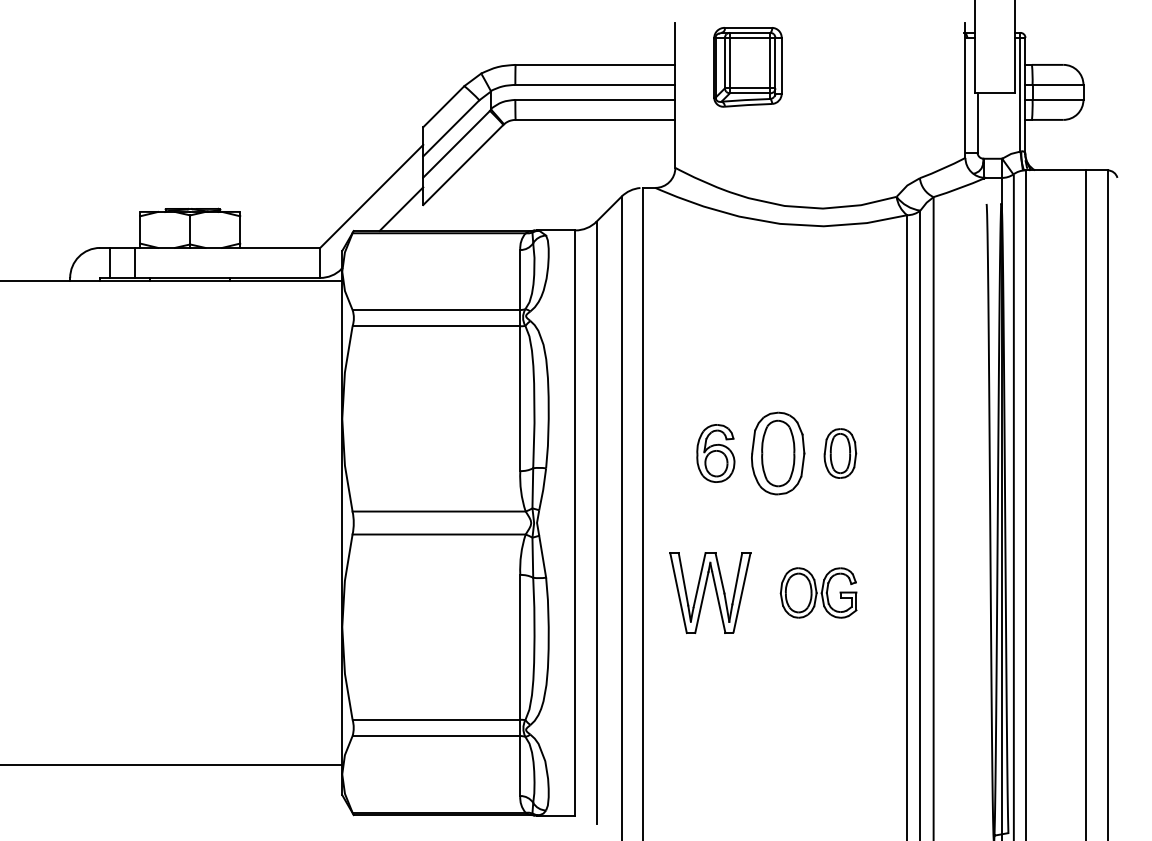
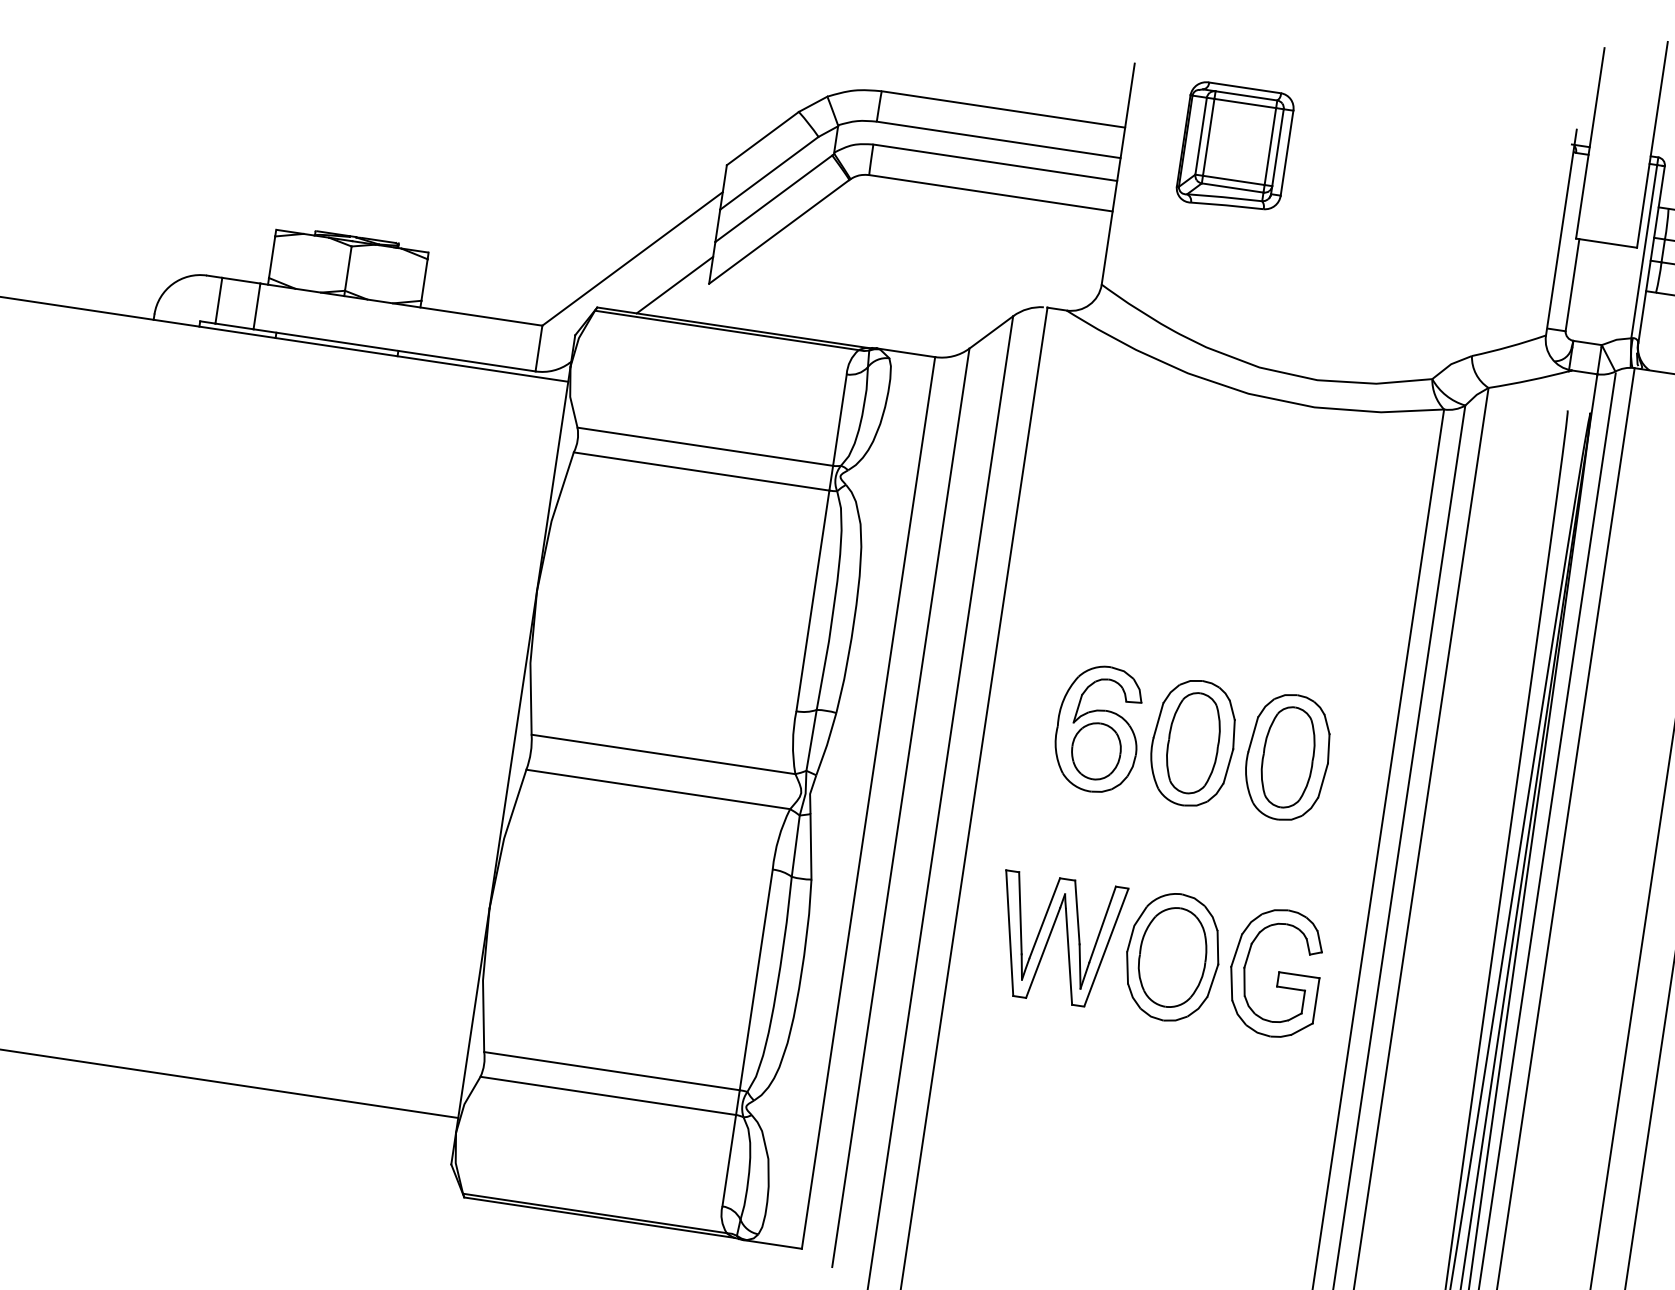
part: (715, 453) -> (1097, 728), size x1.43
part: (840, 453) -> (1288, 757), size x1.67
part: (818, 592) -> (1223, 964), size x1.67

